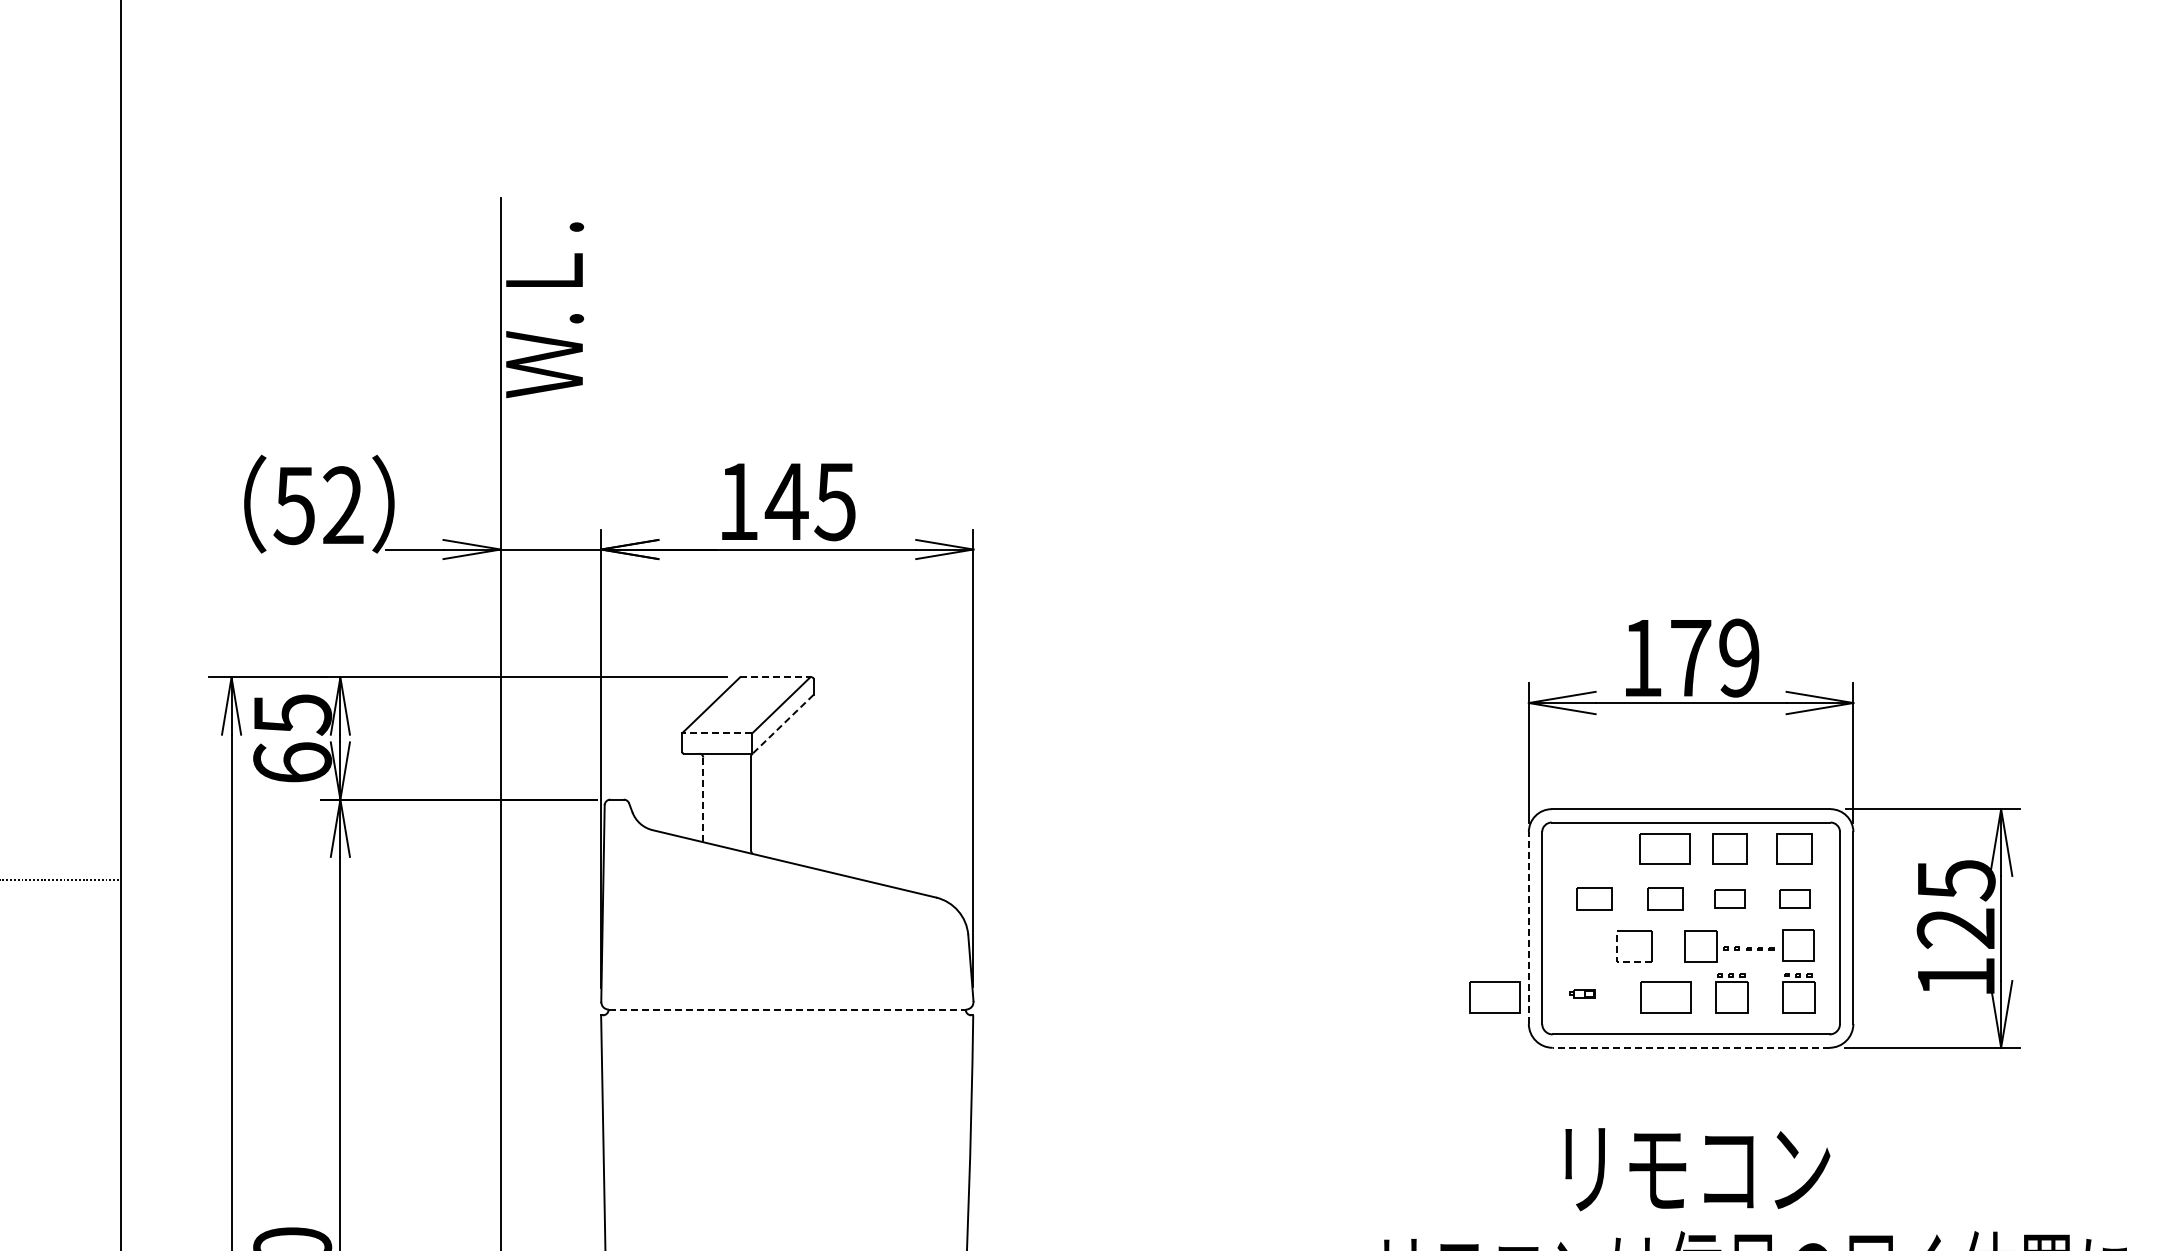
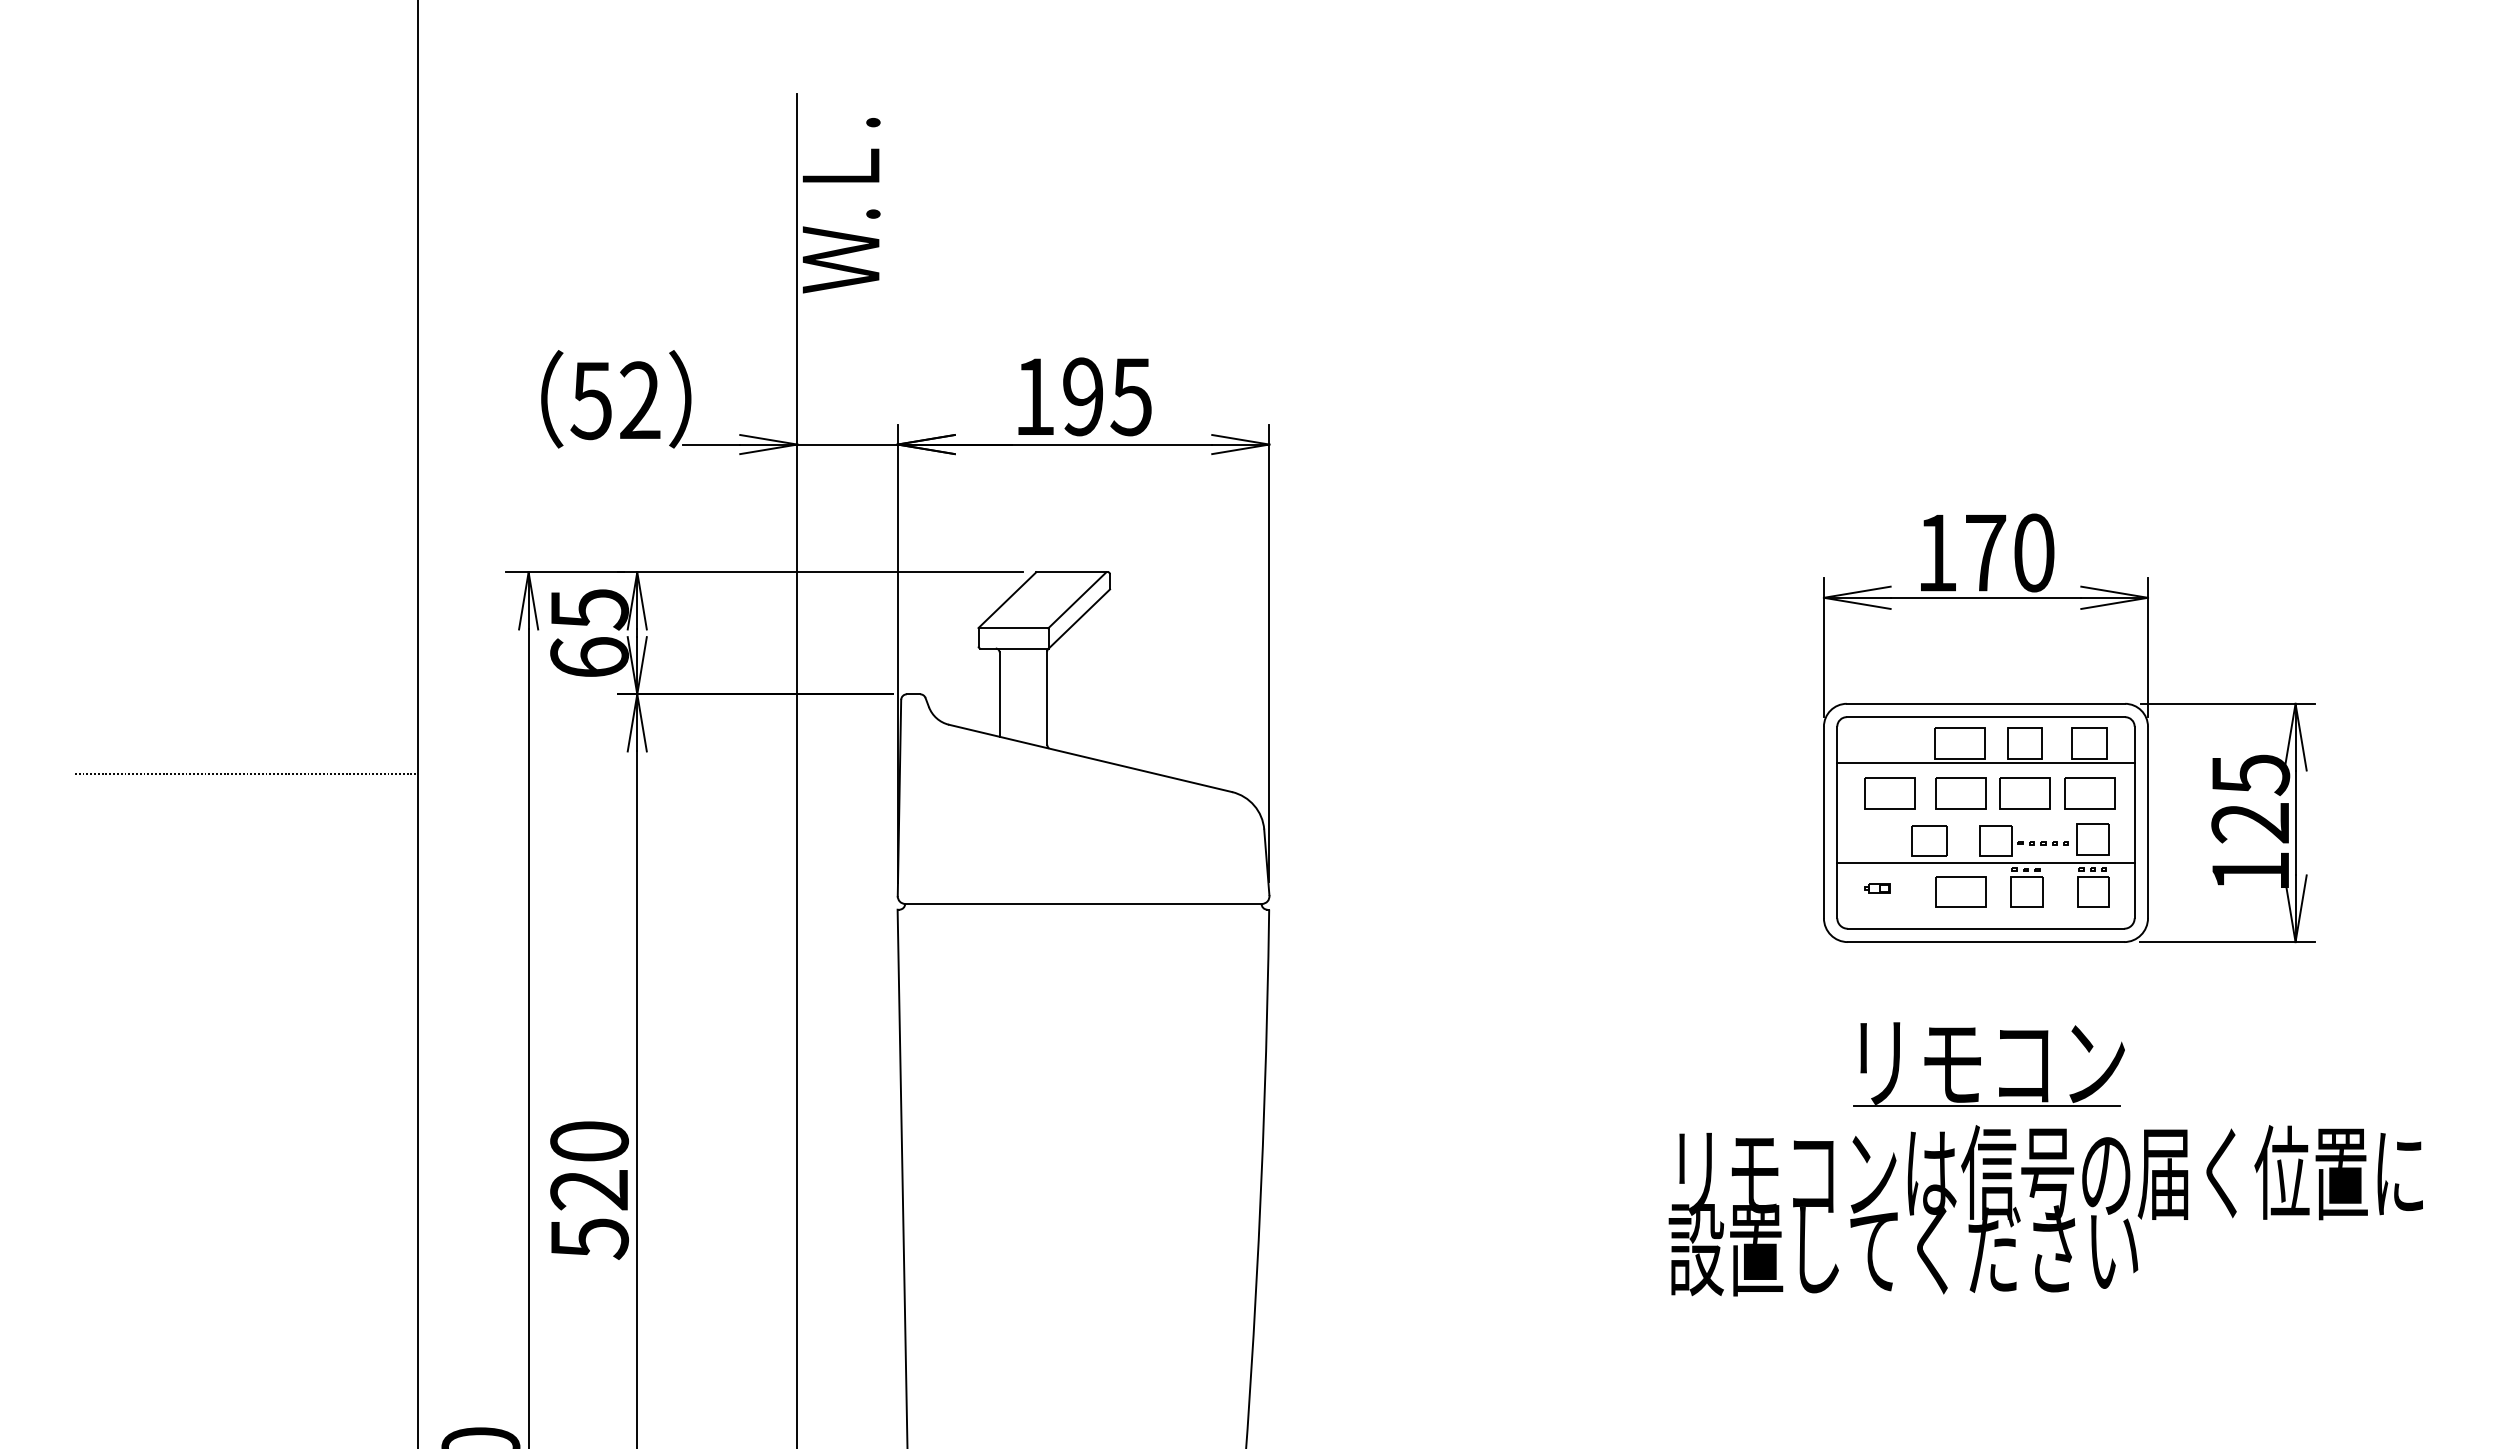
text: (786, 501) -> (1082, 396), 145 -> 195
text: (1739, 657) -> (2034, 552), 179 -> 170
line: (776, 677) -> (1072, 572), dashed -> solid
line: (784, 723) -> (1080, 618), dashed -> solid
line: (717, 733) -> (1013, 628), dashed -> solid
line: (703, 800) -> (999, 695), dashed -> solid
line: (1690, 868) -> (1985, 763), added
part: (1594, 898) -> (1889, 793), size x1.43
part: (1665, 898) -> (1960, 793), size x1.43
part: (1729, 898) -> (2024, 793), size x1.67
part: (1794, 898) -> (2089, 793), size x1.67
line: (1528, 928) -> (1823, 822), dashed -> solid
line: (1617, 962) -> (1912, 856), dashed -> solid
line: (1690, 968) -> (1985, 862), added
part: (1495, 997) -> (1790, 891), removed
line: (787, 1009) -> (1083, 903), dashed -> solid
line: (1690, 1048) -> (1985, 942), dashed -> solid
line: (1692, 1212) -> (1987, 1106), added

